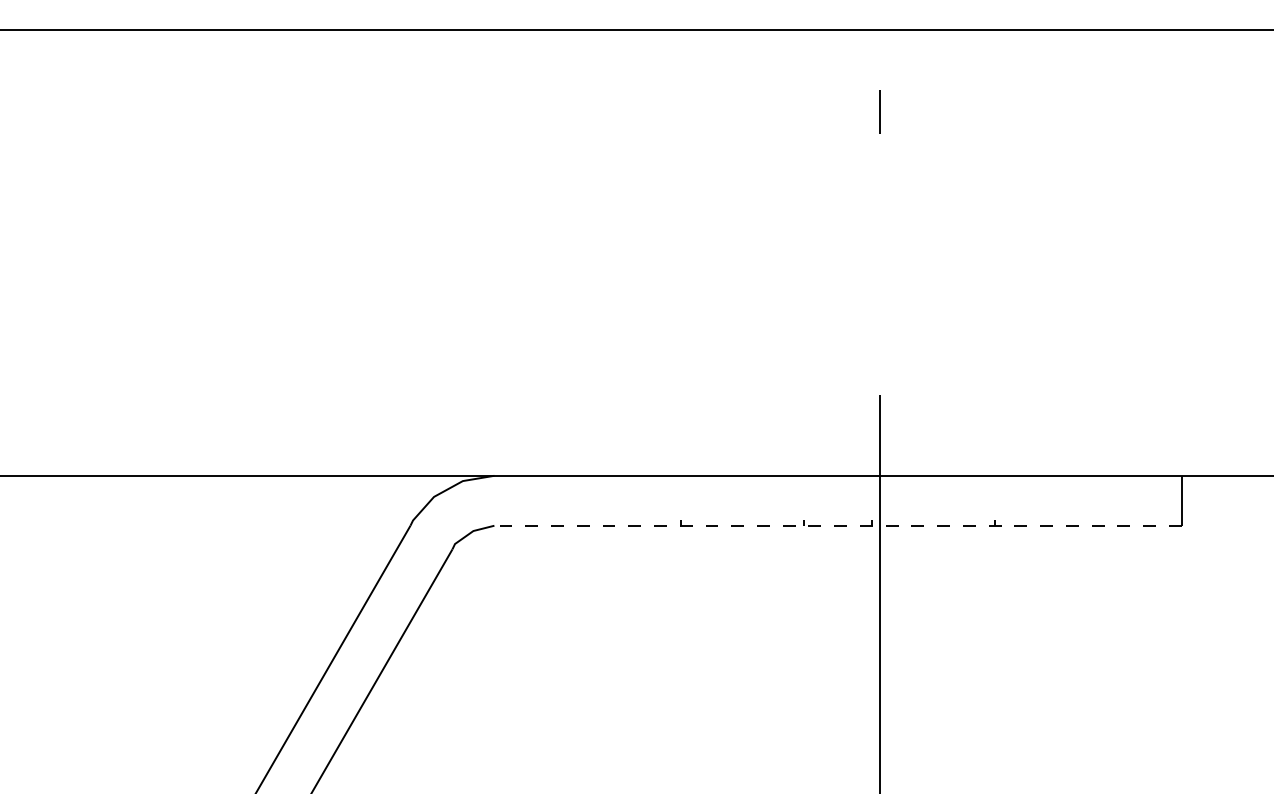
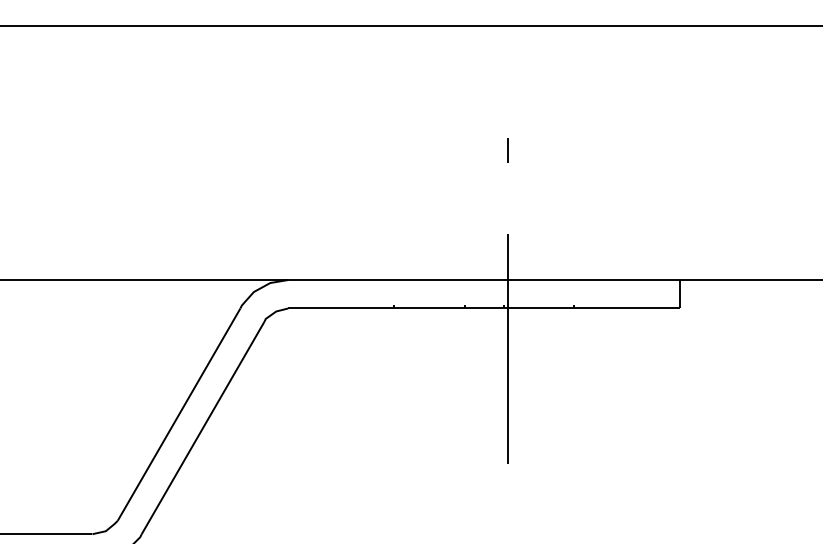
line: (879, 111) -> (507, 150), moved
line: (838, 525) -> (484, 308), dashed -> solid

